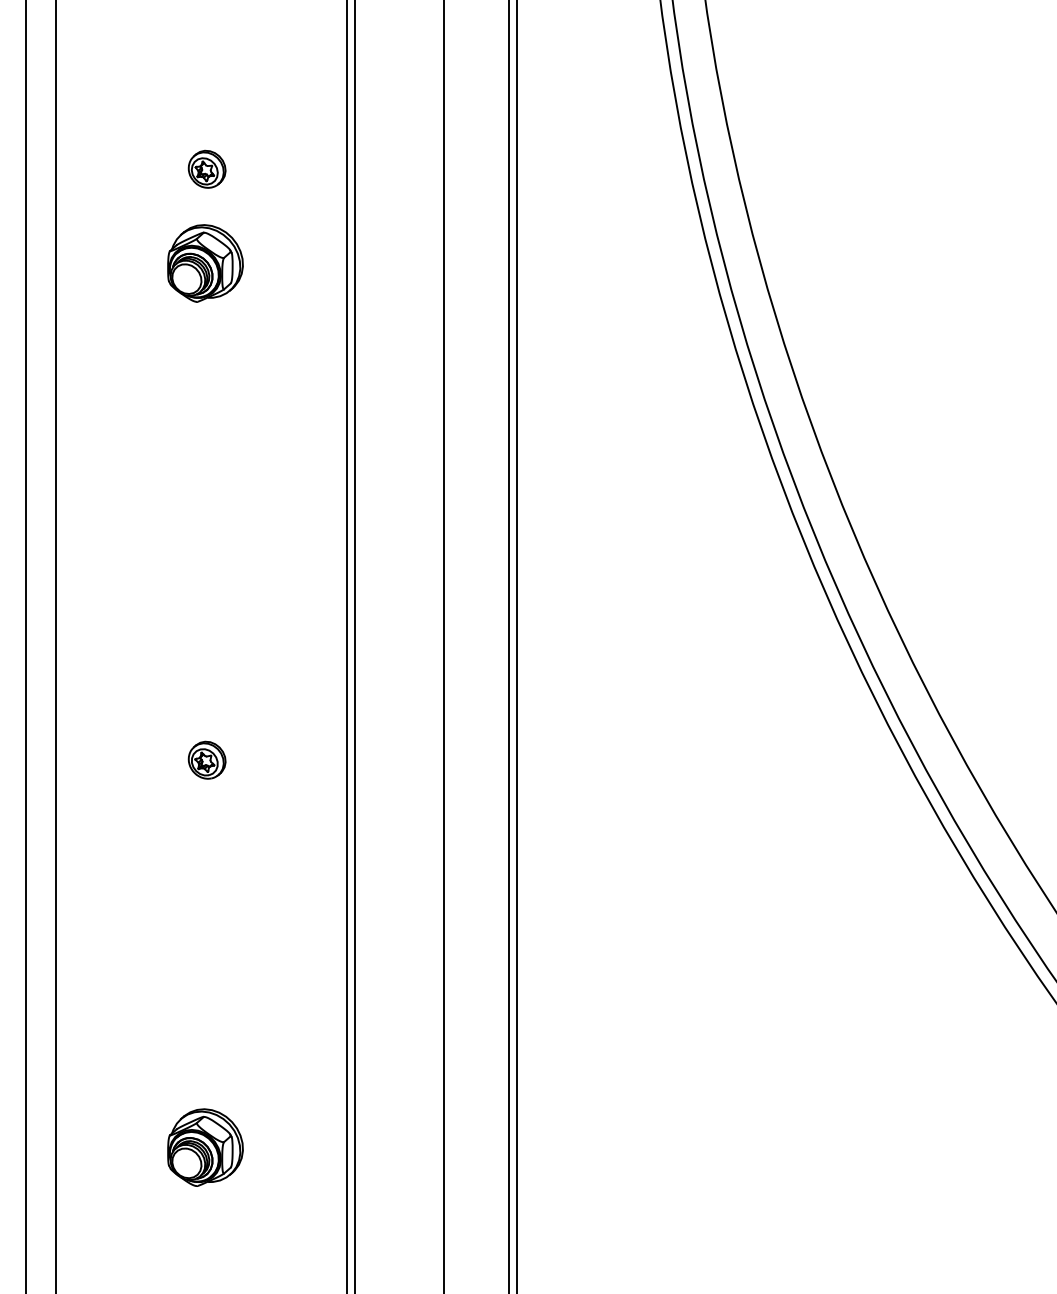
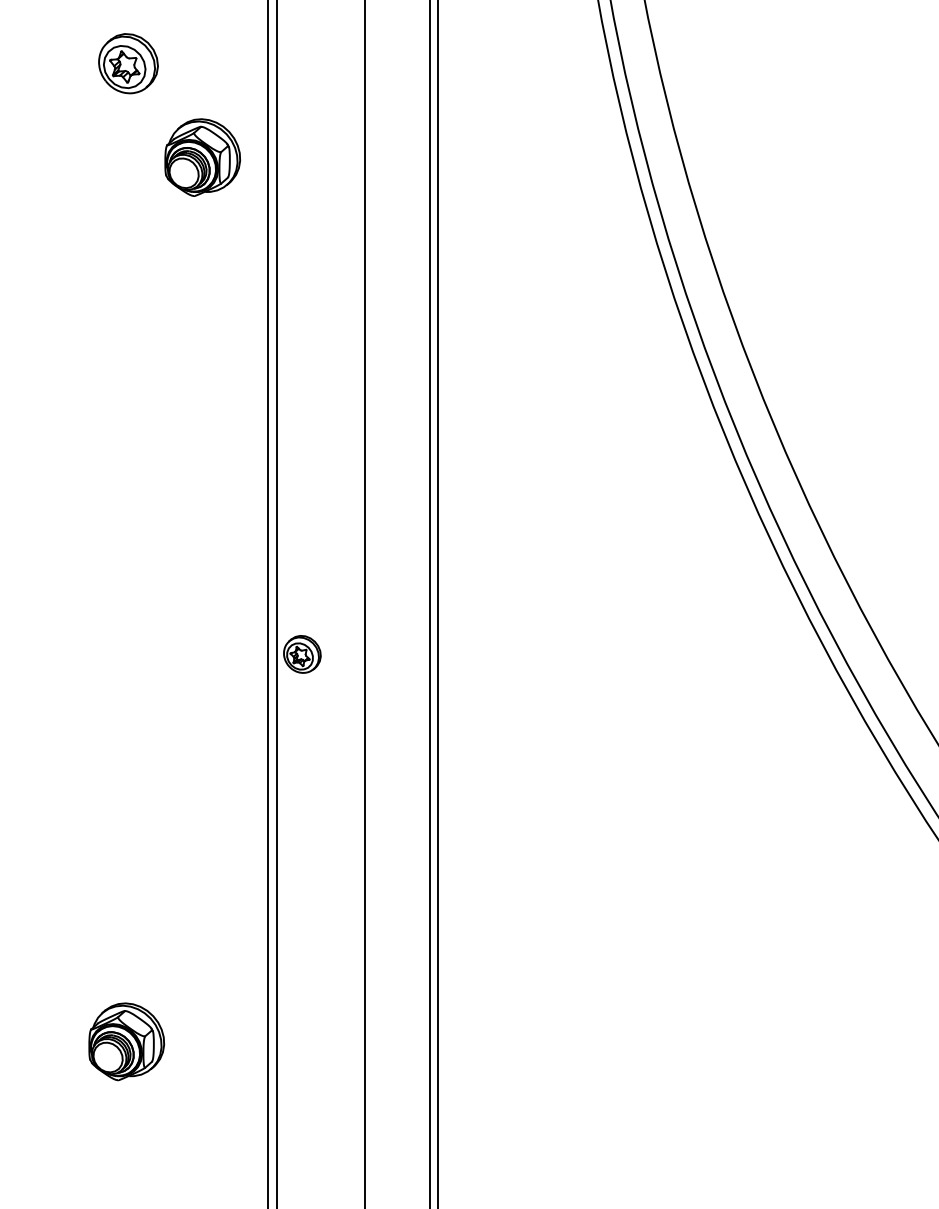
part: (206, 168) -> (127, 62), size x1.6
part: (205, 263) -> (202, 157), moved
part: (206, 759) -> (301, 653), moved

